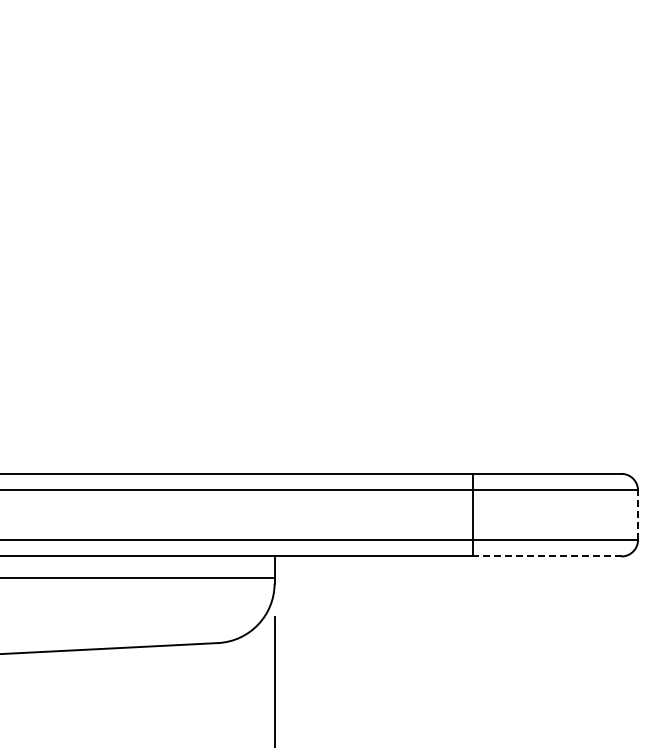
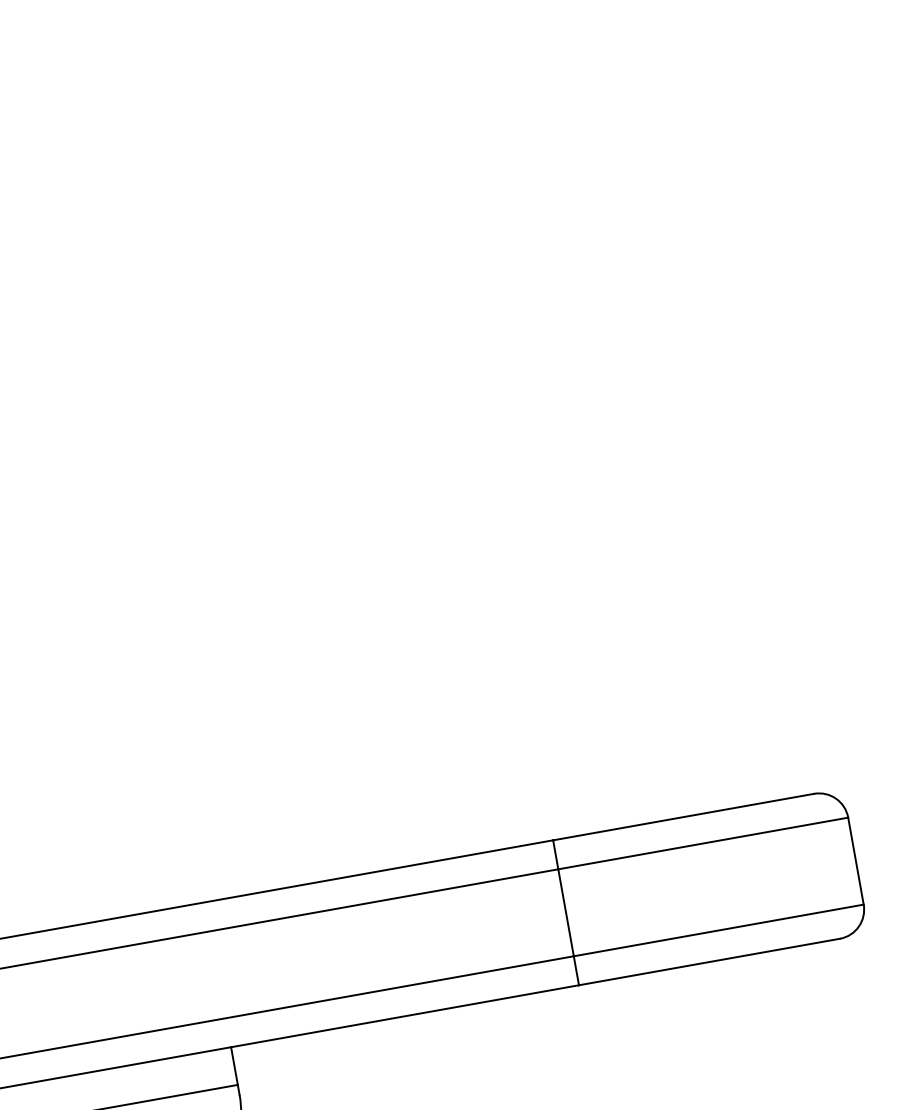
line: (638, 515) -> (856, 861), dashed -> solid
line: (546, 556) -> (708, 962), dashed -> solid

